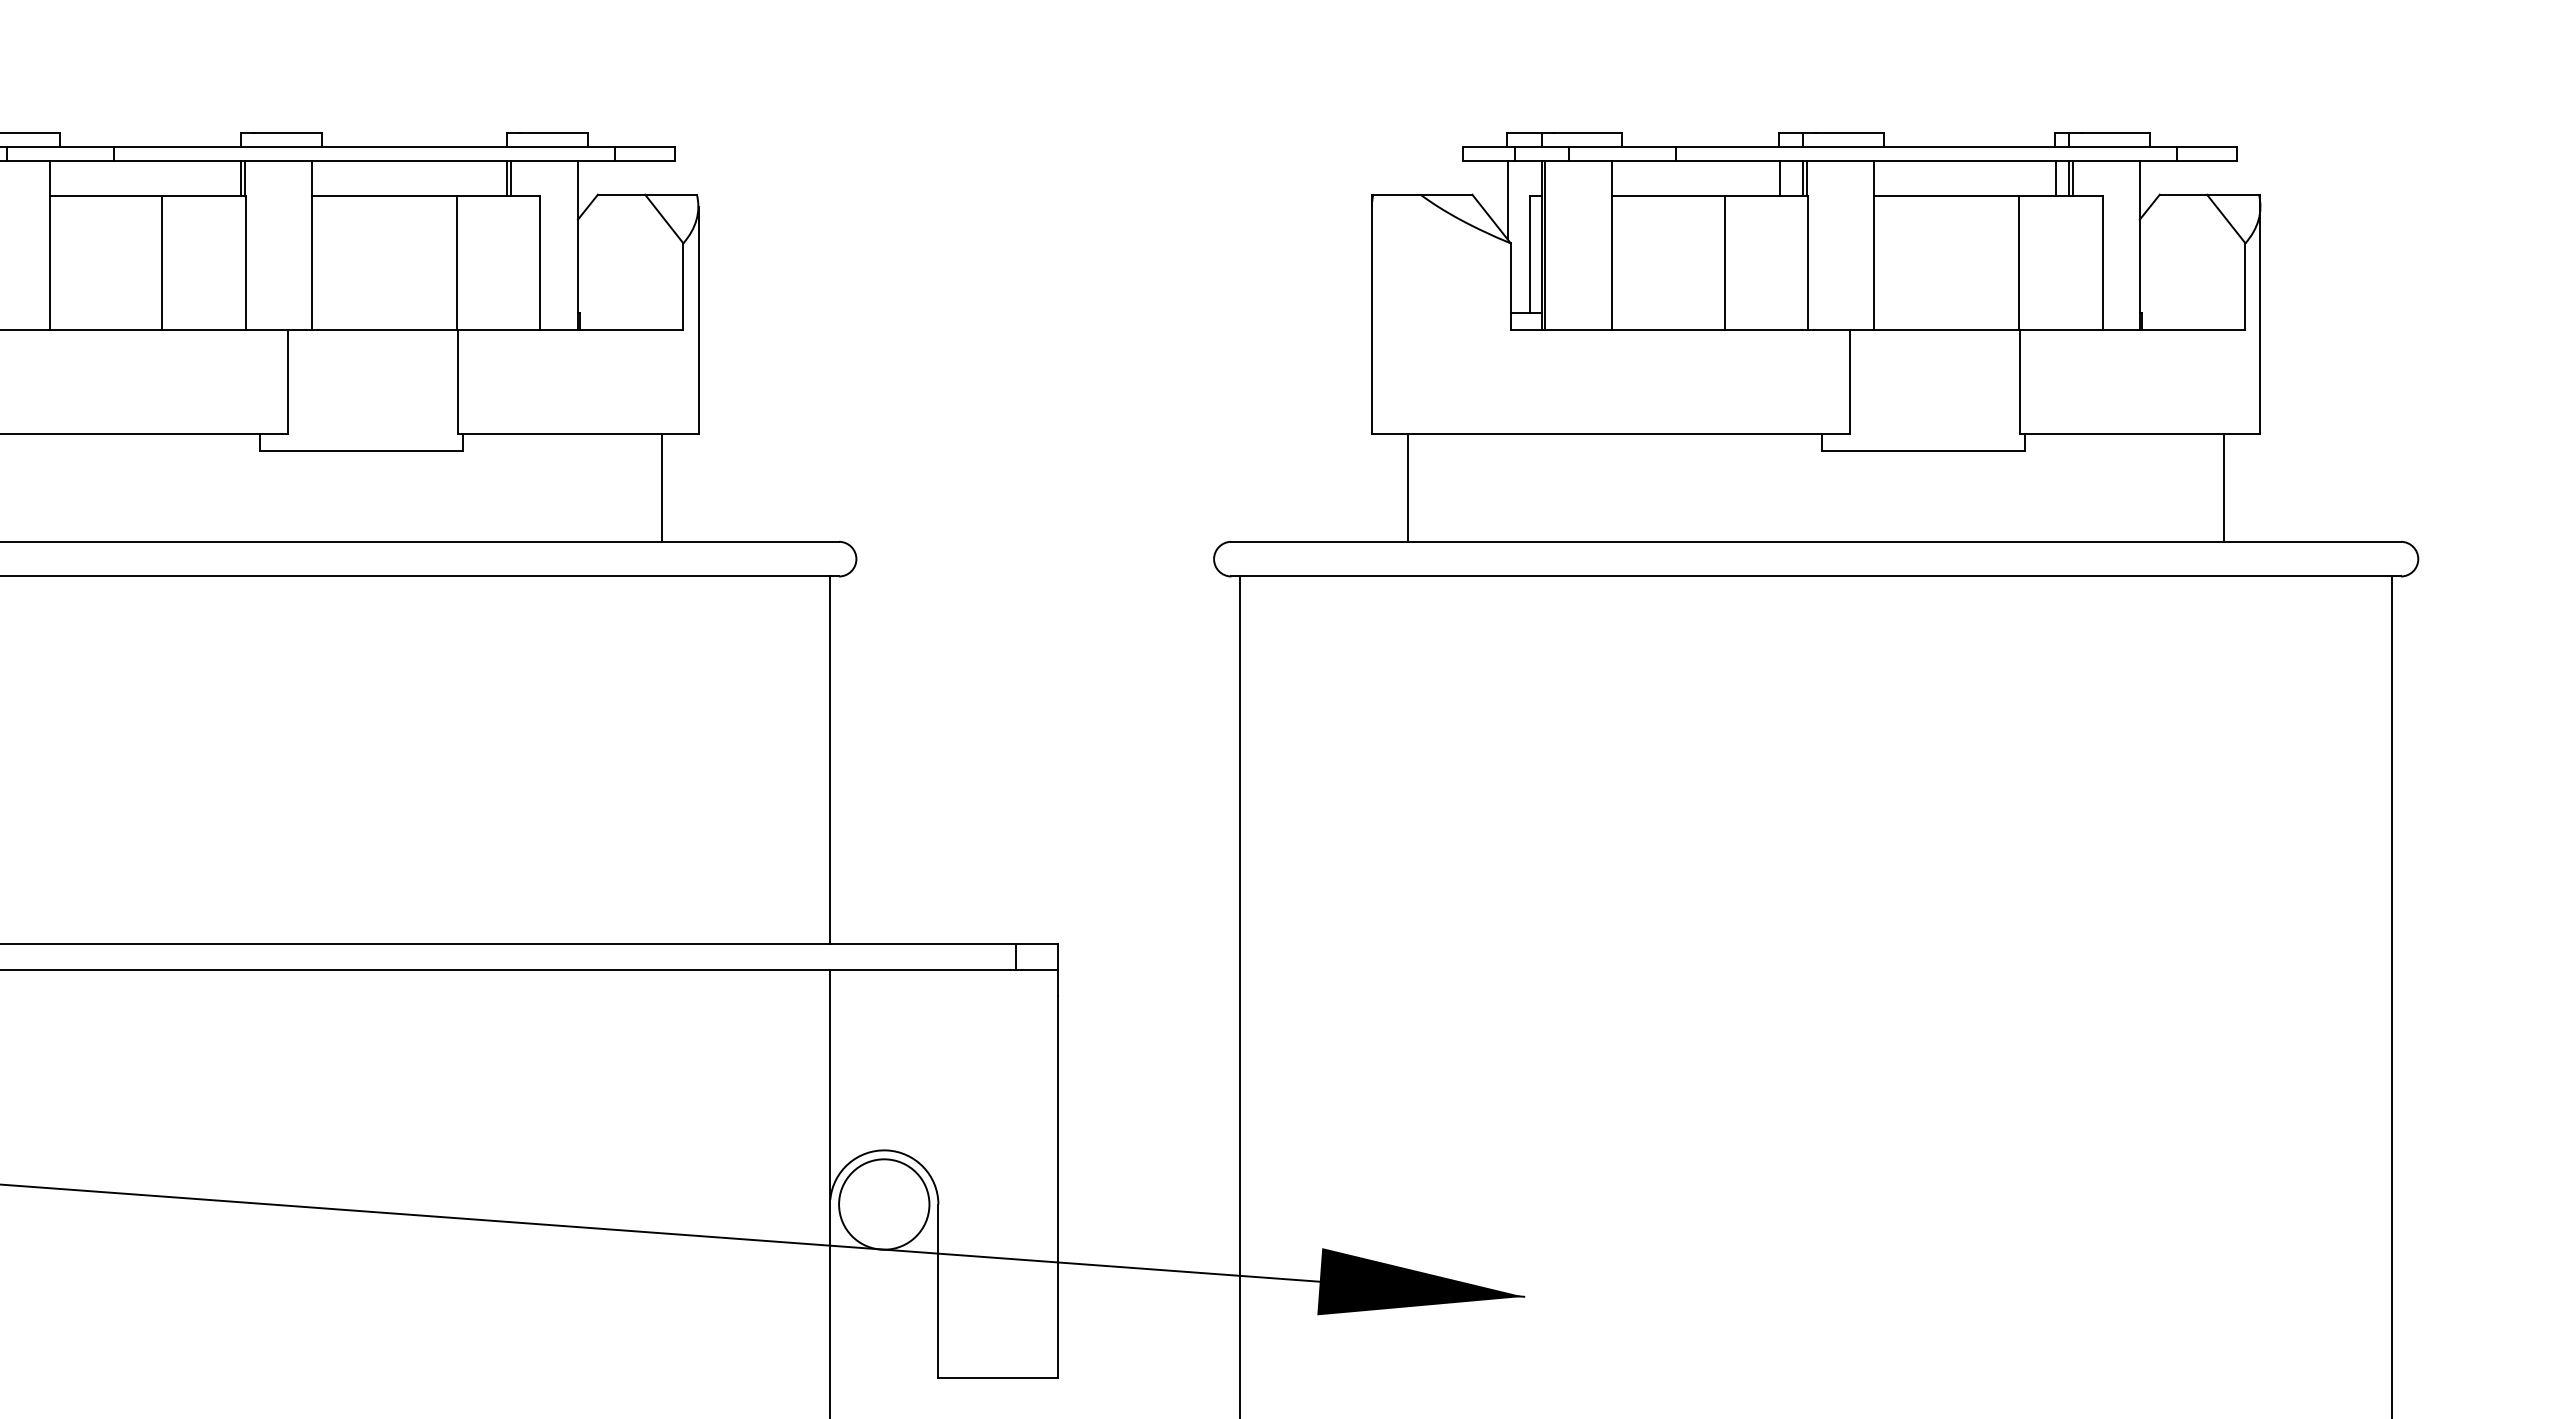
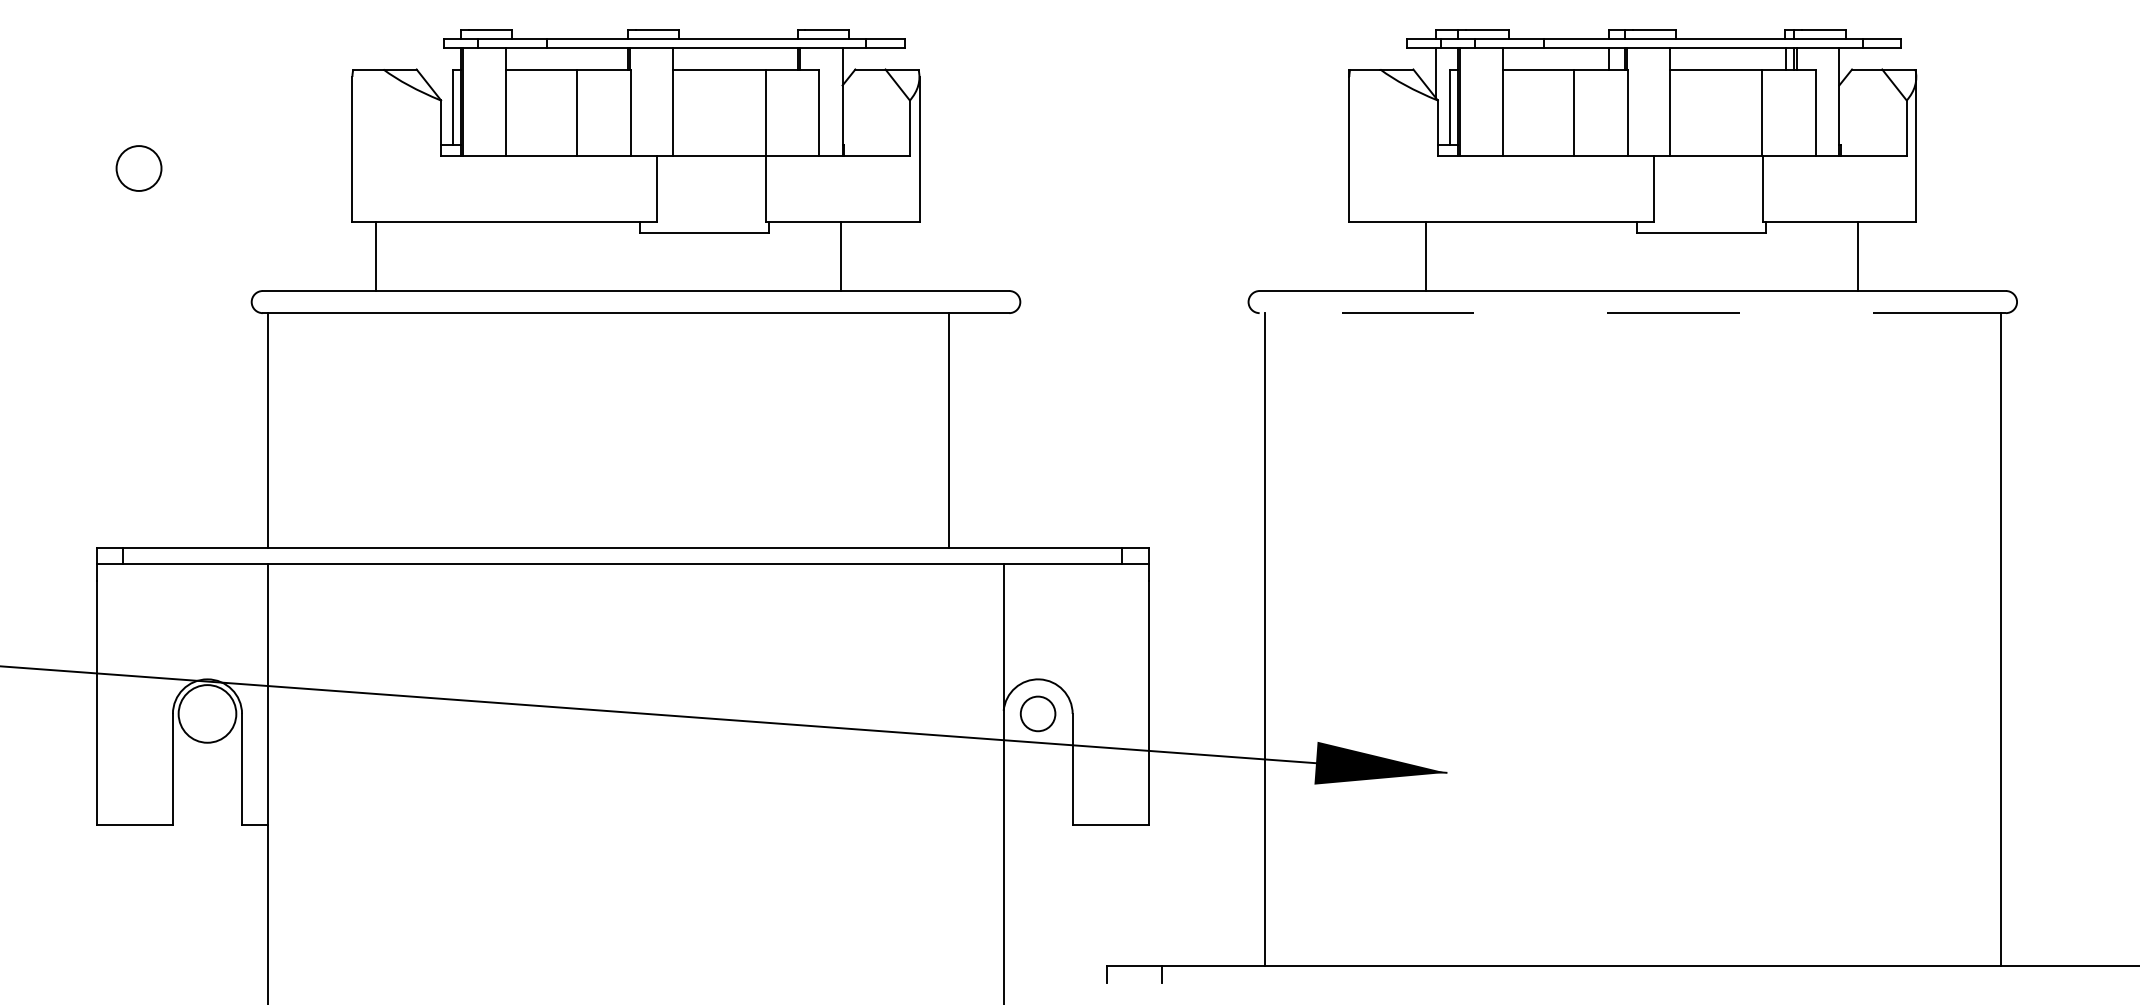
line: (662, 487) -> (841, 256), moved
line: (1408, 487) -> (1425, 256), moved
line: (2224, 487) -> (1858, 256), moved
line: (1815, 577) -> (1632, 313), solid -> dashed
line: (830, 760) -> (948, 430), moved
circle: (883, 1203) -> (1037, 713), size x0.6

